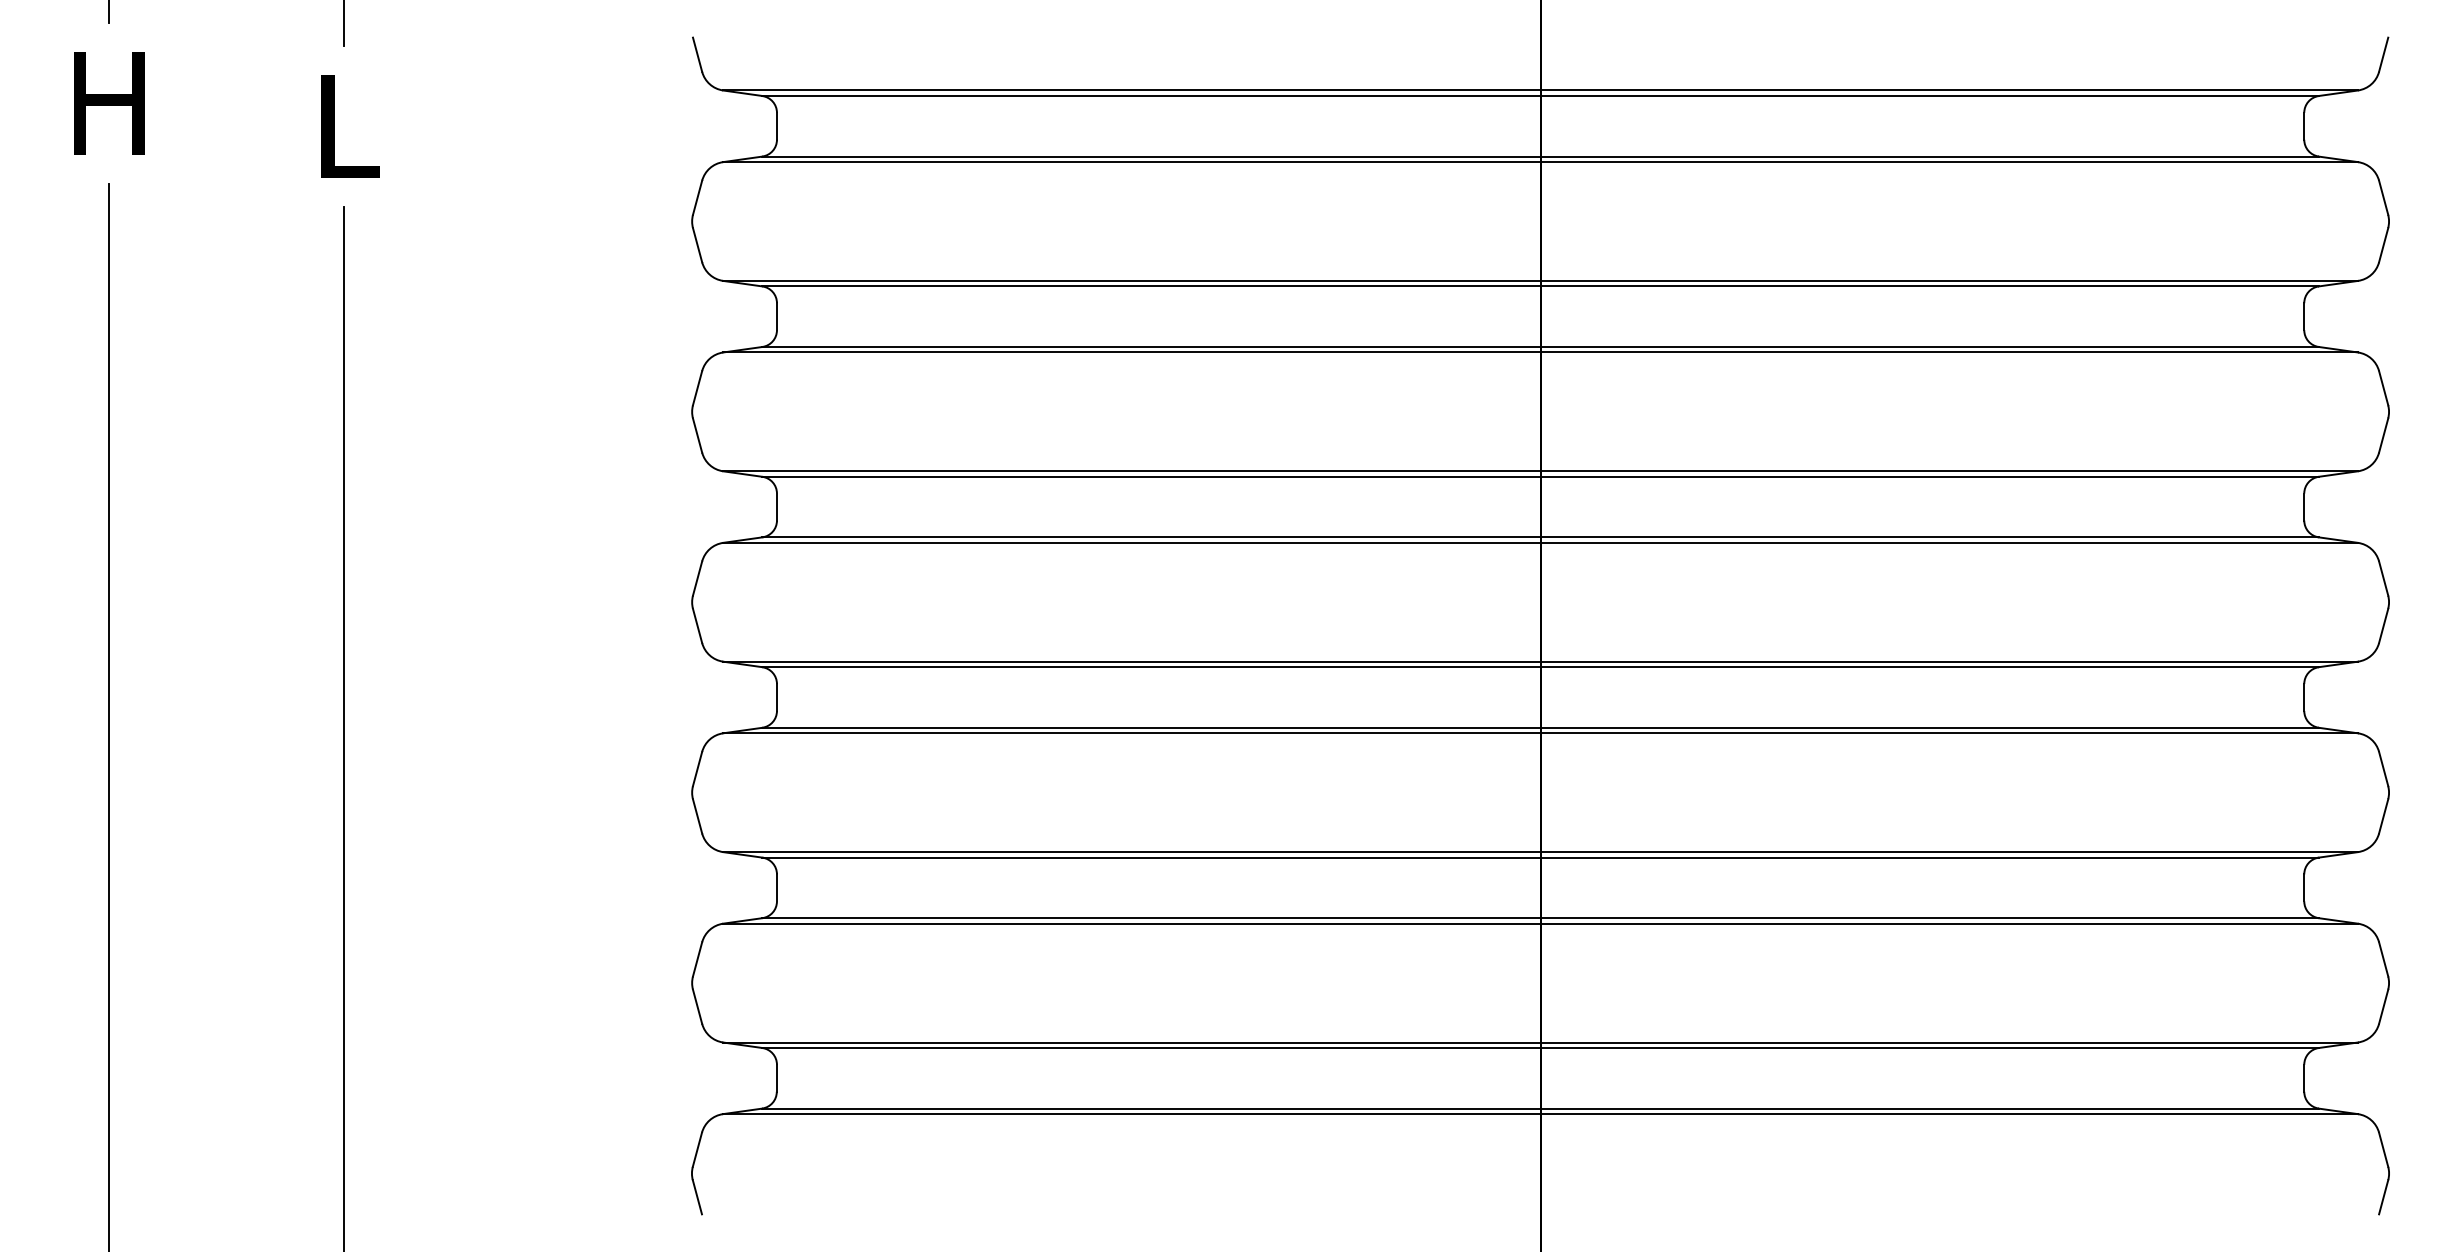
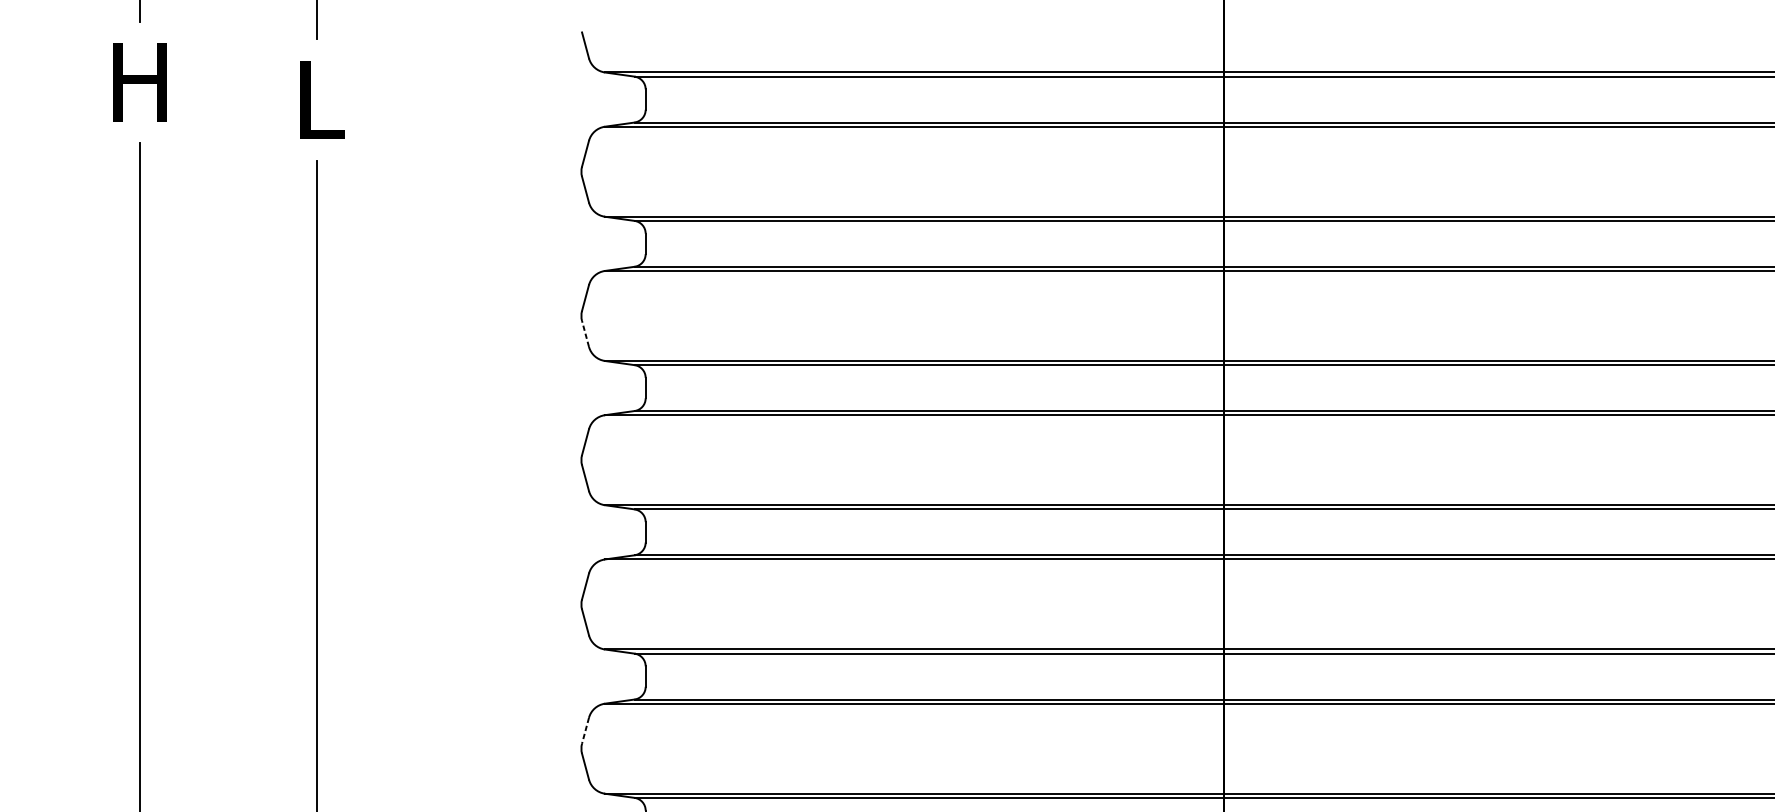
line: (697, 435) -> (585, 333), solid -> dashed
line: (697, 959) -> (585, 730), solid -> dashed

